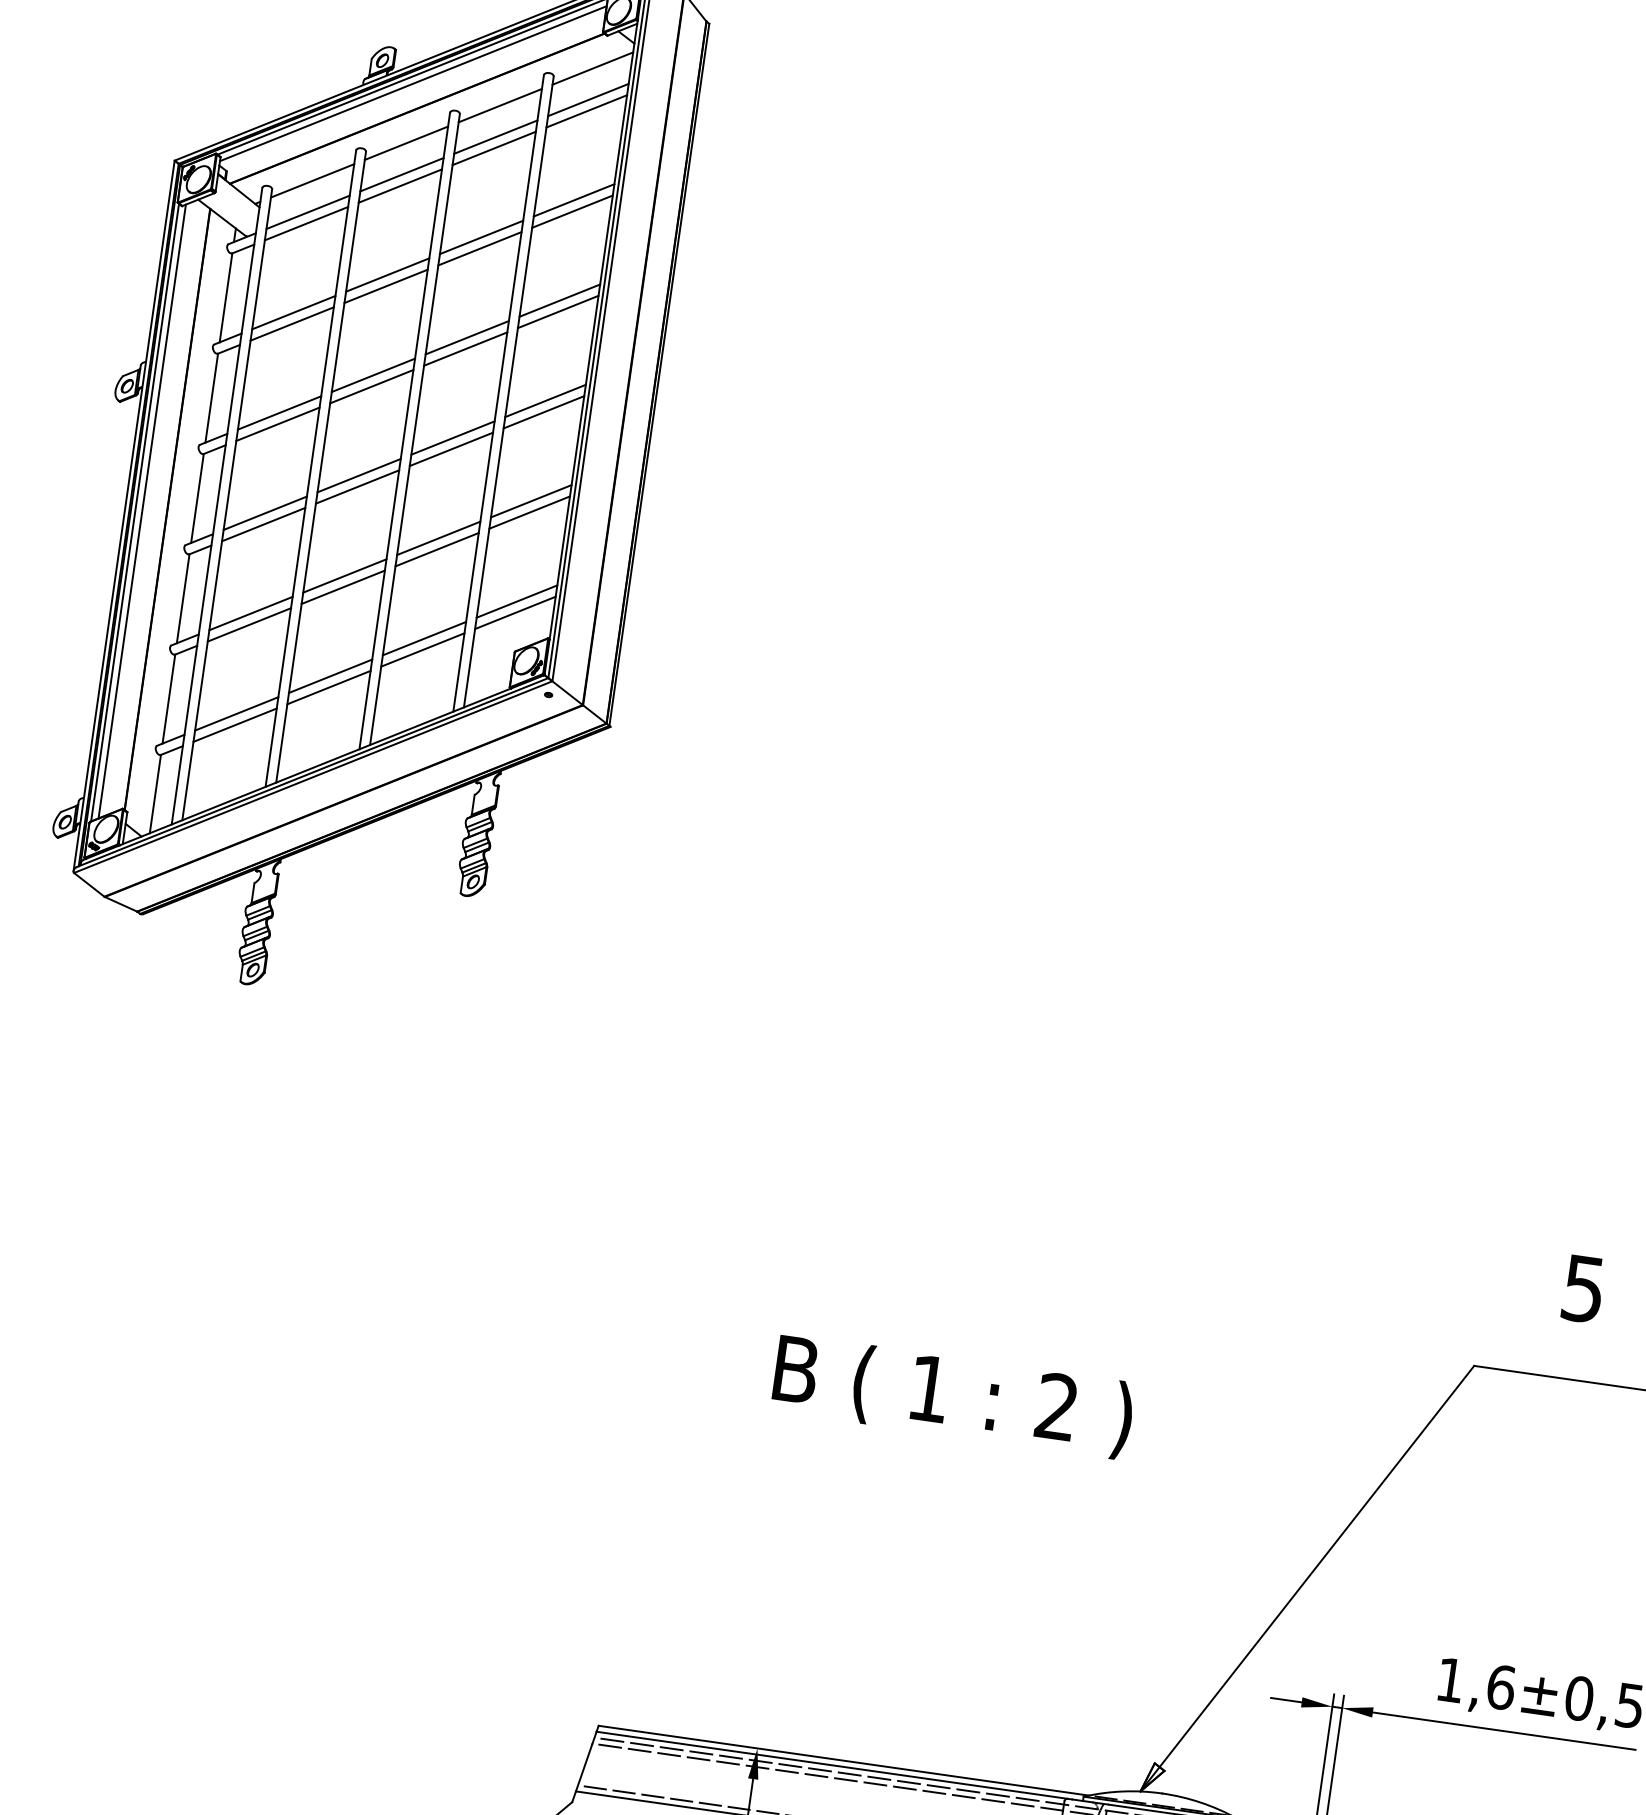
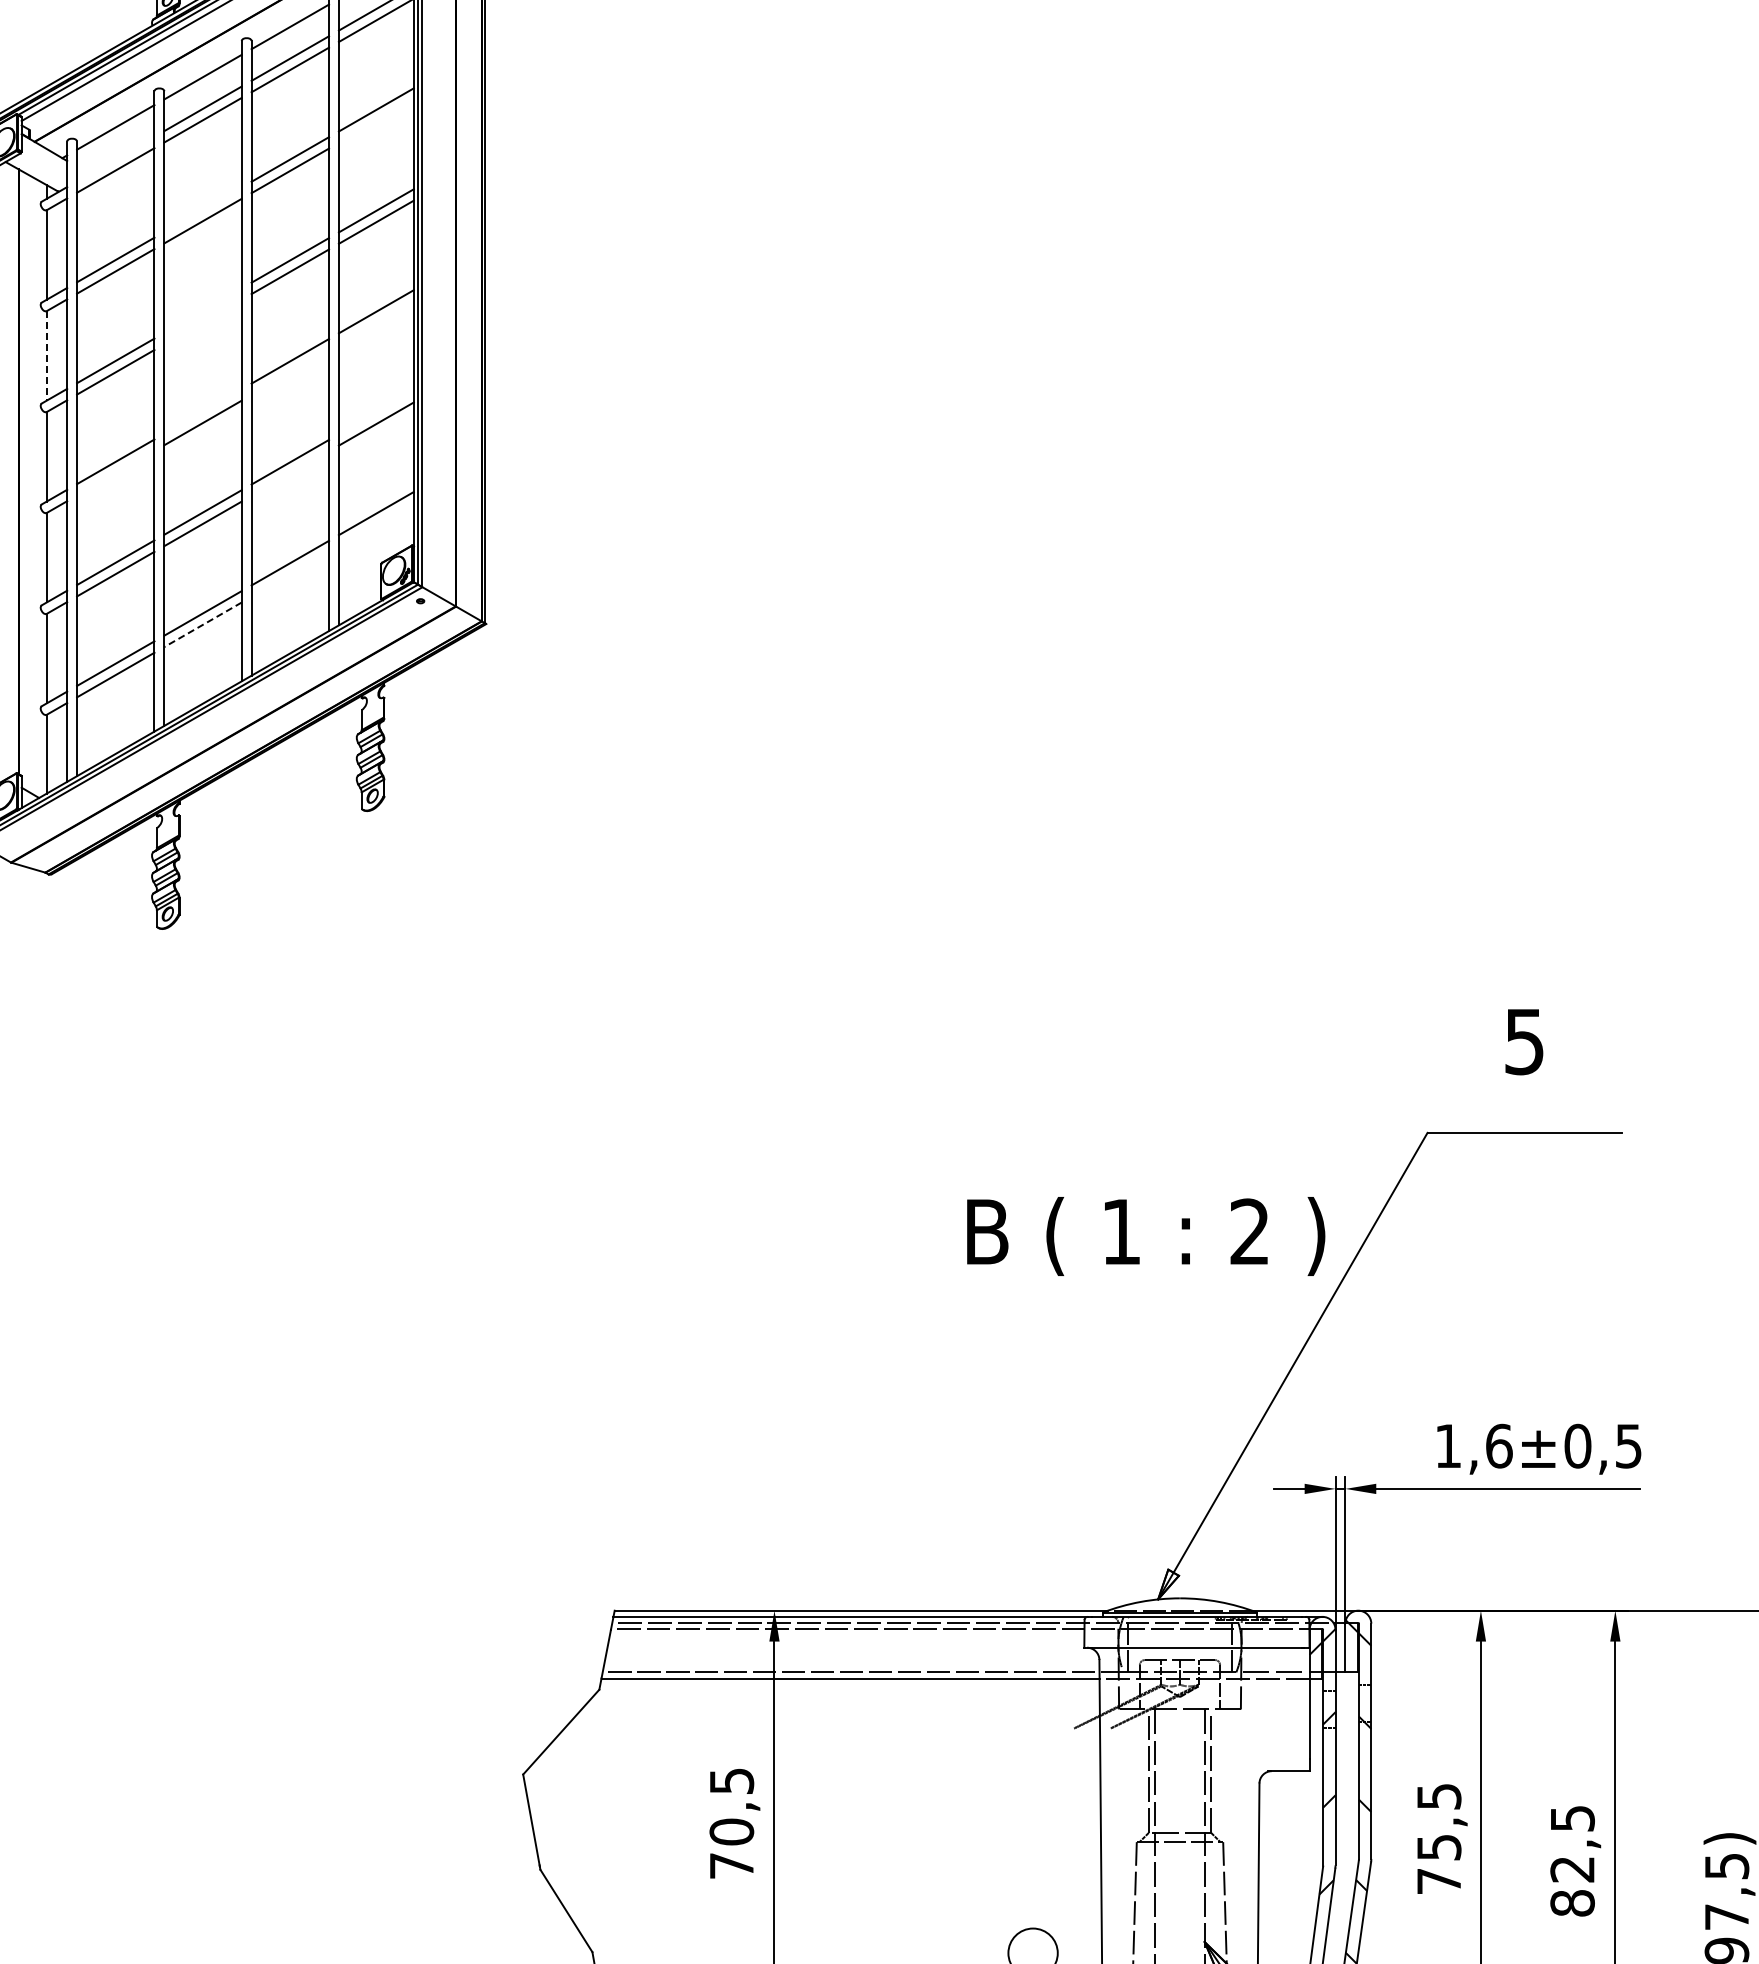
line: (571, 210) -> (375, 120), removed
line: (307, 211) -> (115, 158), removed
line: (387, 274) -> (202, 209), removed
line: (372, 375) -> (202, 310), removed
line: (371, 386) -> (202, 321), removed
line: (211, 397) -> (46, 355), solid -> dashed
line: (543, 411) -> (375, 322), removed
line: (451, 449) -> (290, 372), removed
line: (358, 475) -> (202, 411), removed
line: (530, 500) -> (375, 412), removed
line: (263, 523) -> (115, 472), removed
line: (437, 549) -> (290, 473), removed
line: (514, 612) -> (375, 524), removed
line: (423, 649) -> (290, 574), removed
line: (329, 687) -> (203, 624), solid -> dashed
text: (953, 1396) -> (1146, 1236), moved

